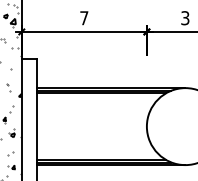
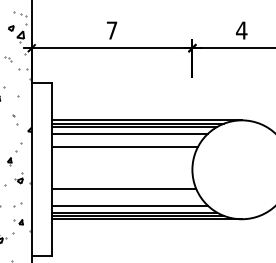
text: (185, 18) -> (241, 30), 3 -> 4
line: (97, 98) -> (129, 133), added
line: (94, 109) -> (124, 147), added
line: (93, 141) -> (123, 189), added
line: (97, 154) -> (129, 205), added

